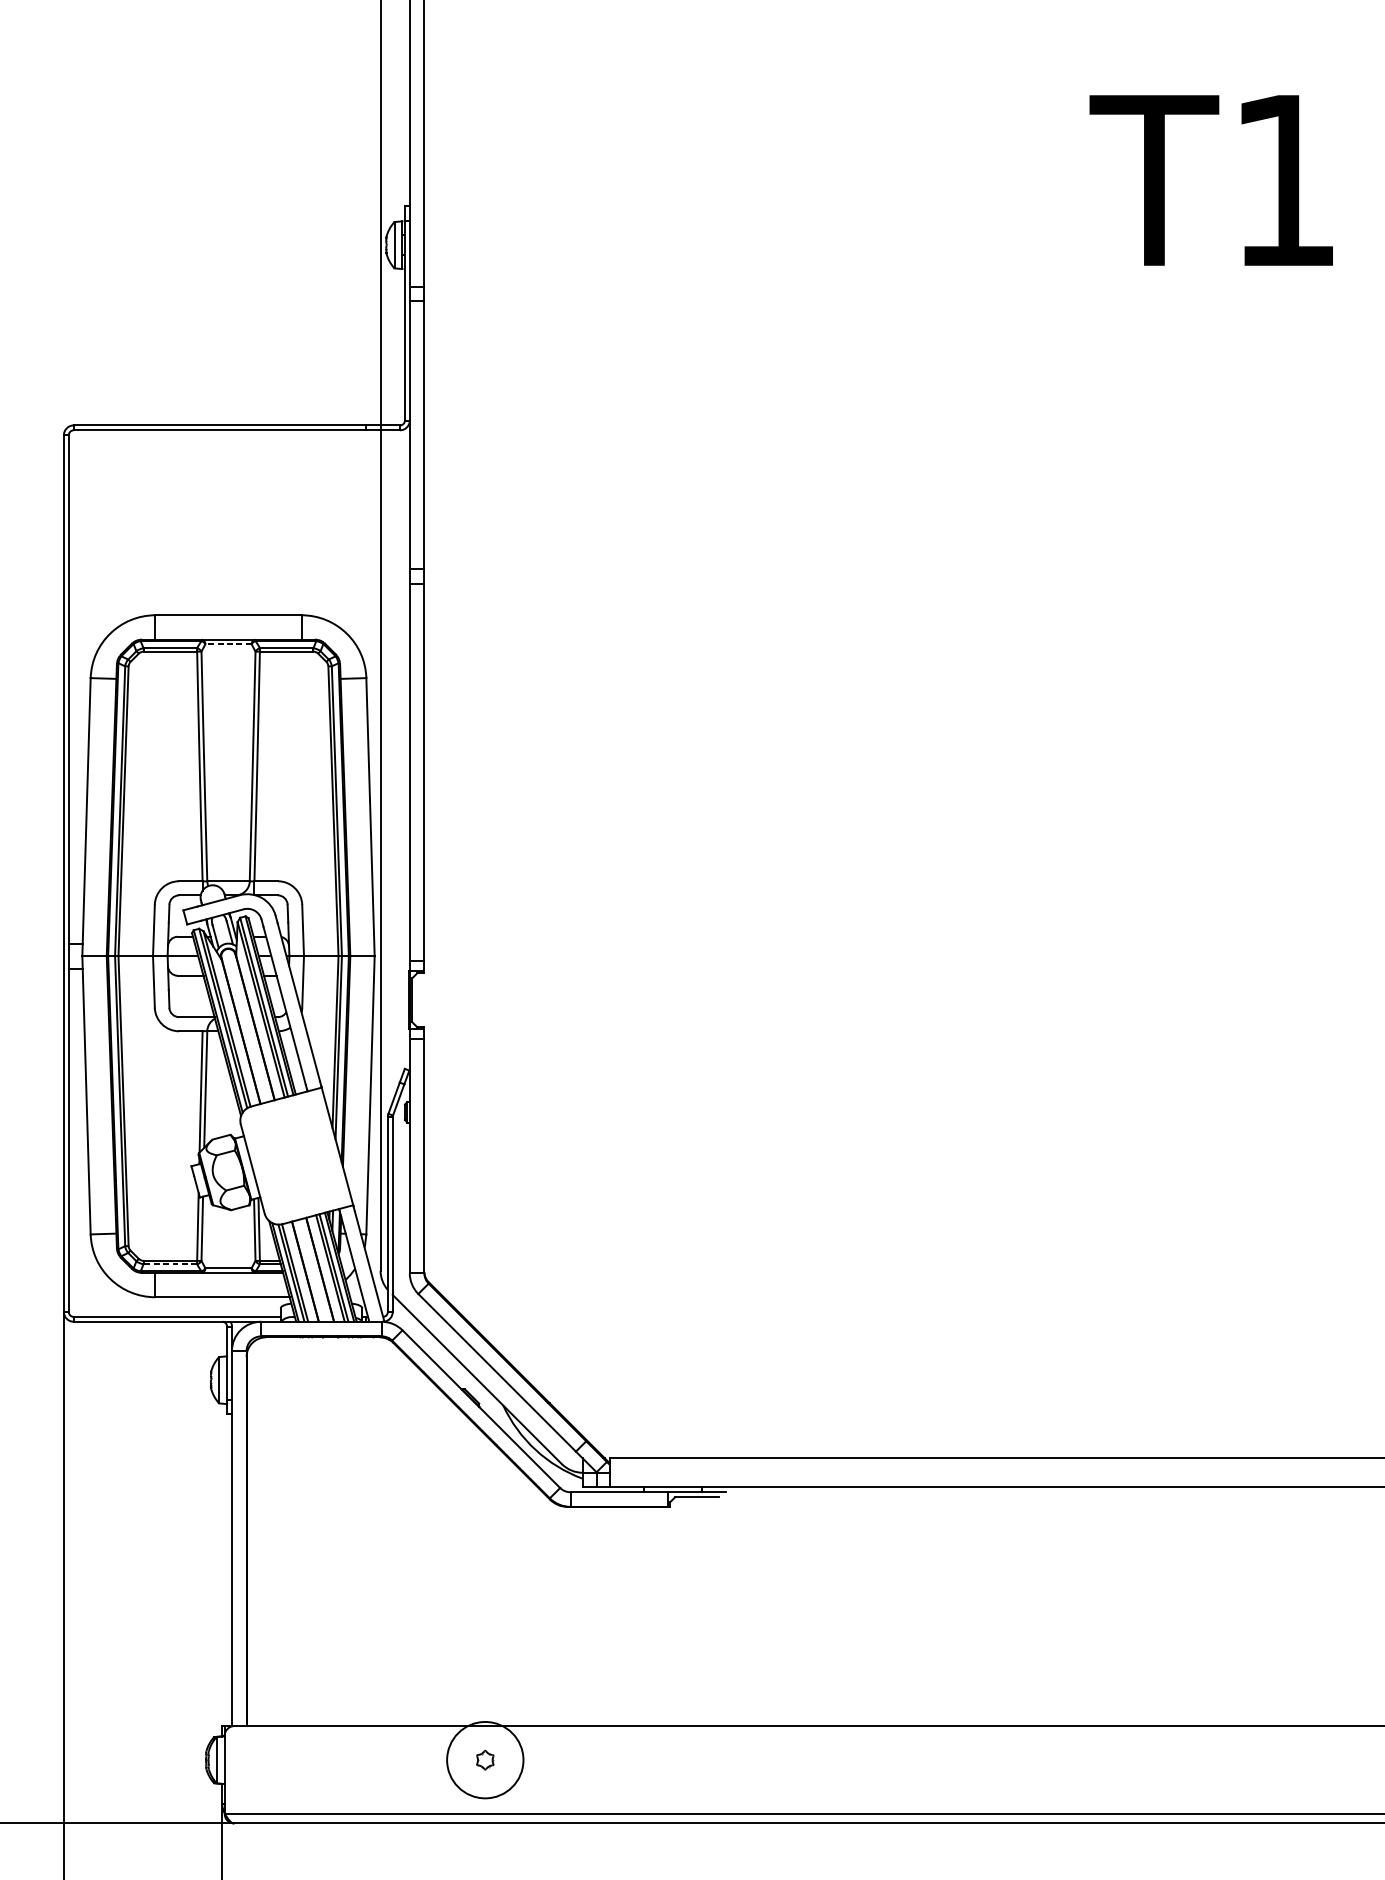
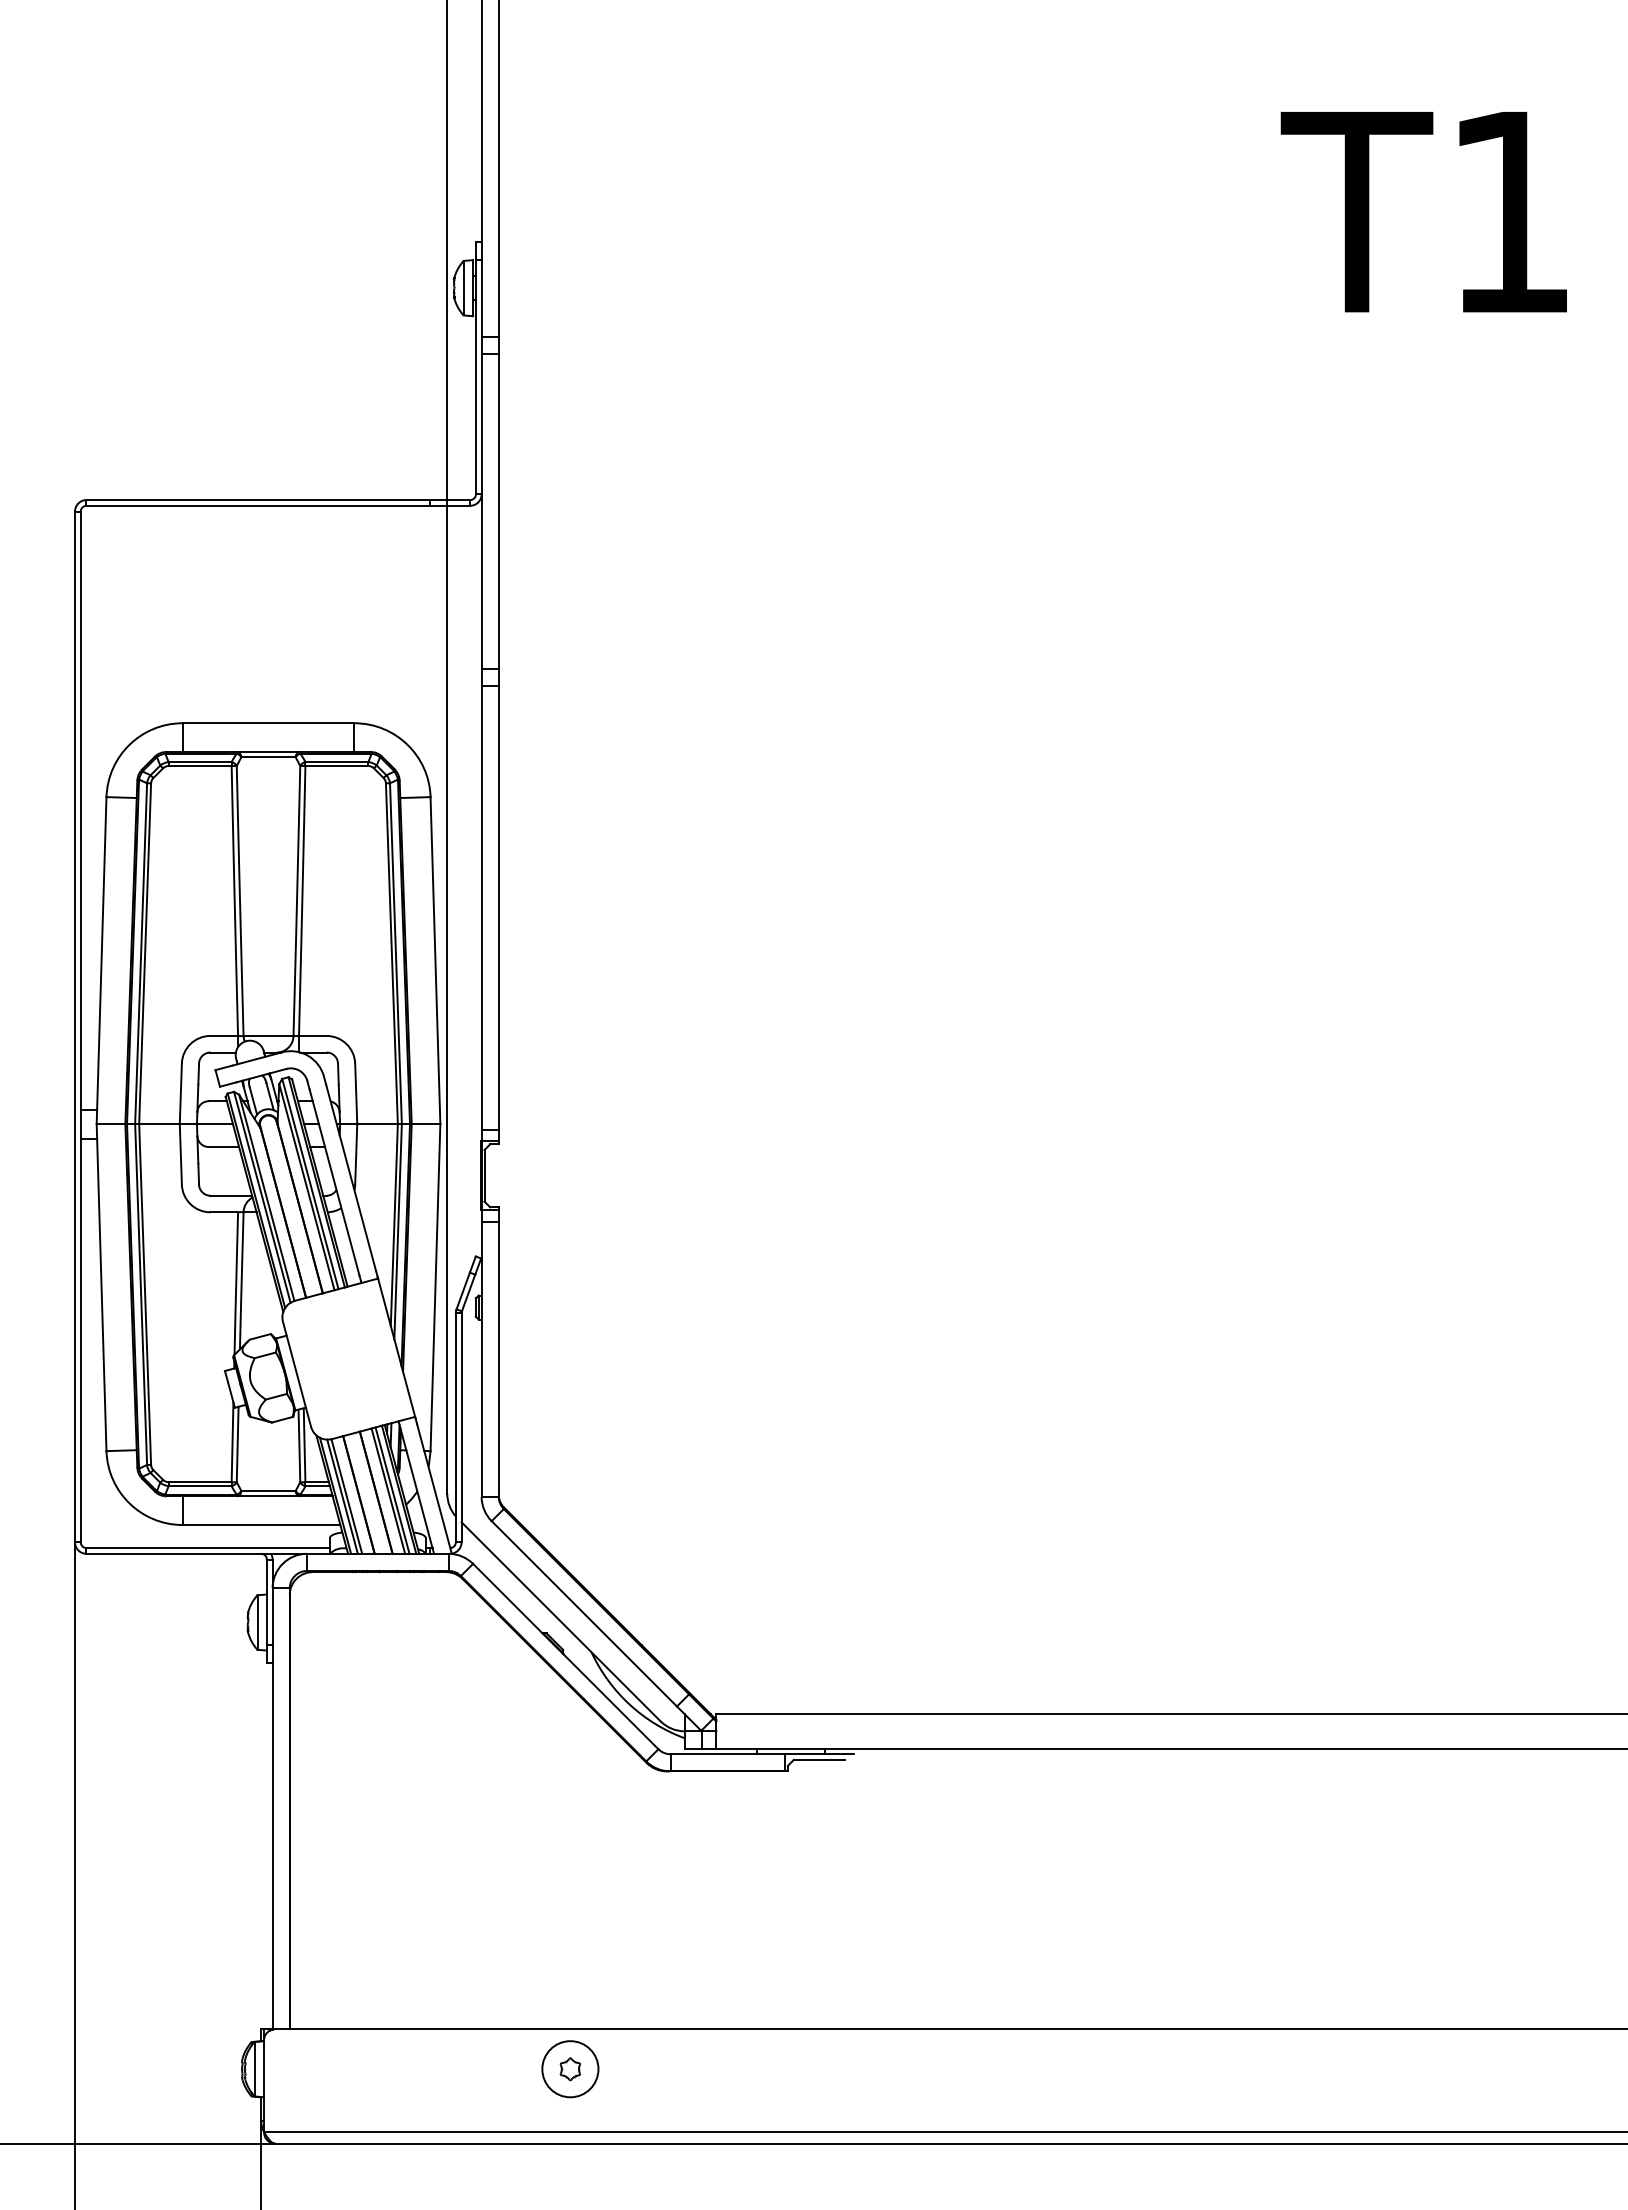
line: (228, 644) -> (268, 757), dashed -> solid
line: (169, 1264) -> (199, 1486), dashed -> solid
circle: (485, 1760) -> (570, 2069), size x0.62

